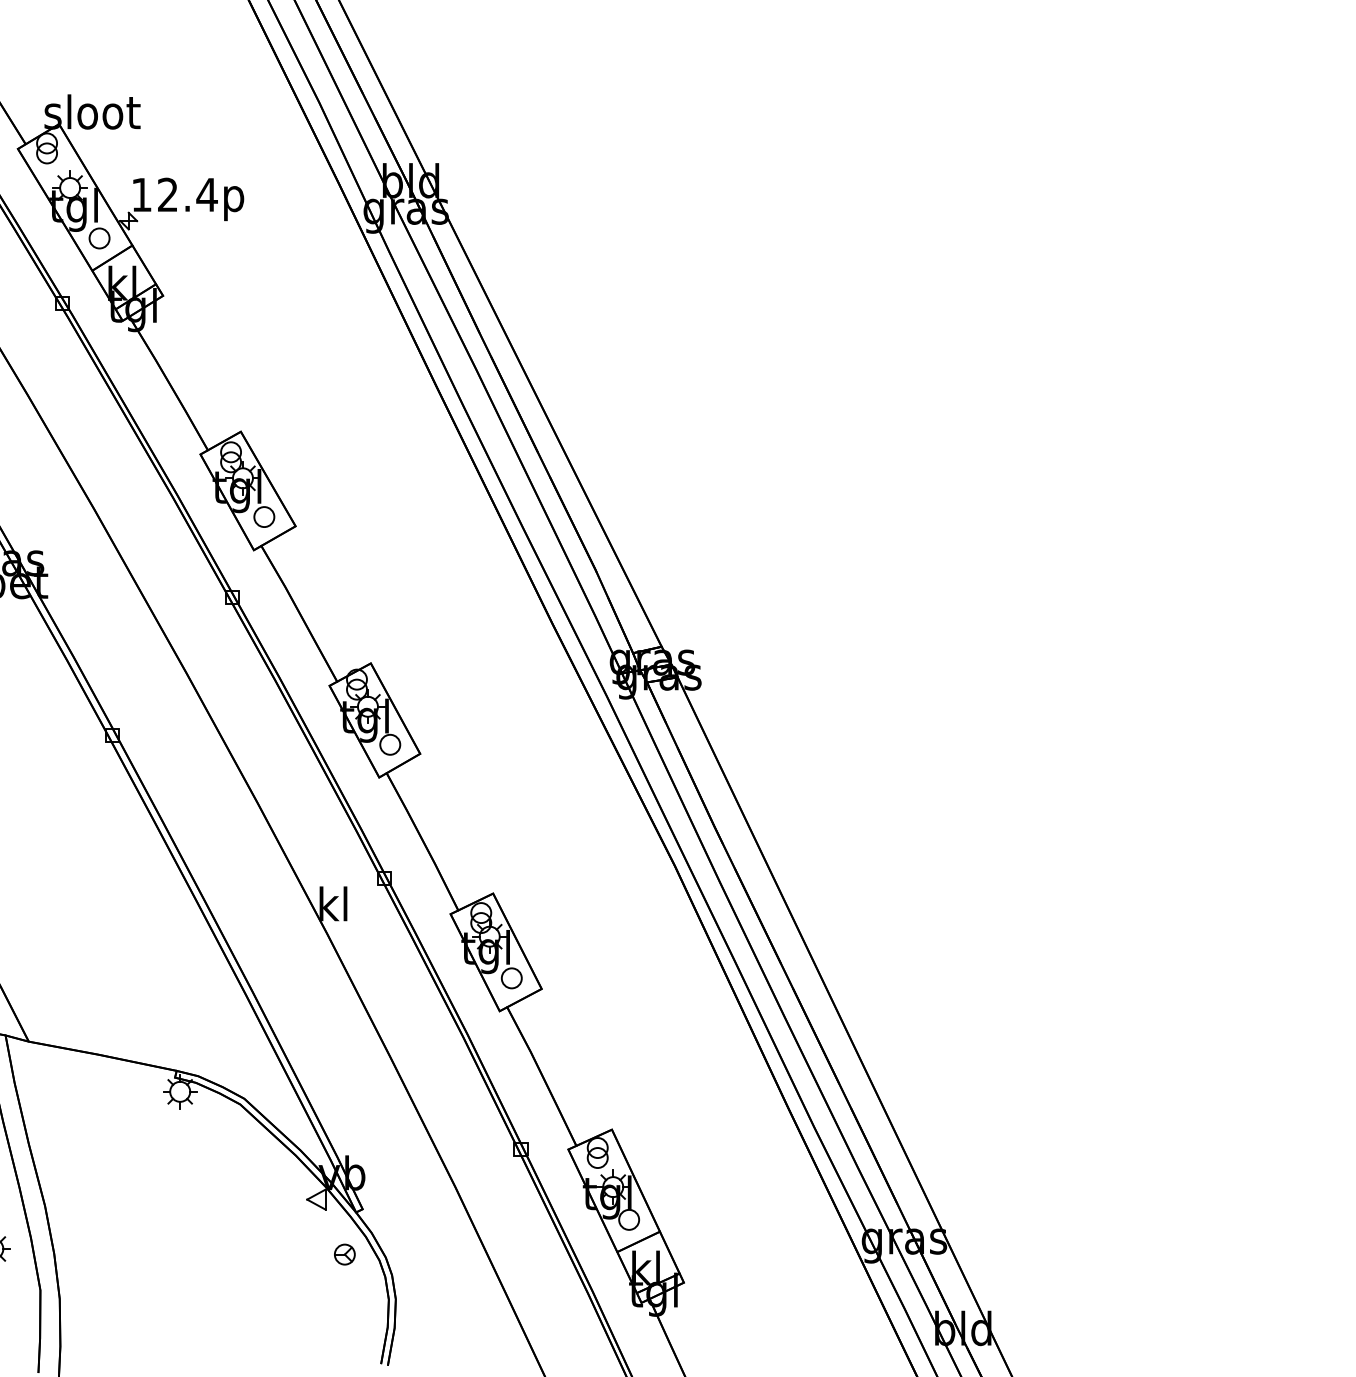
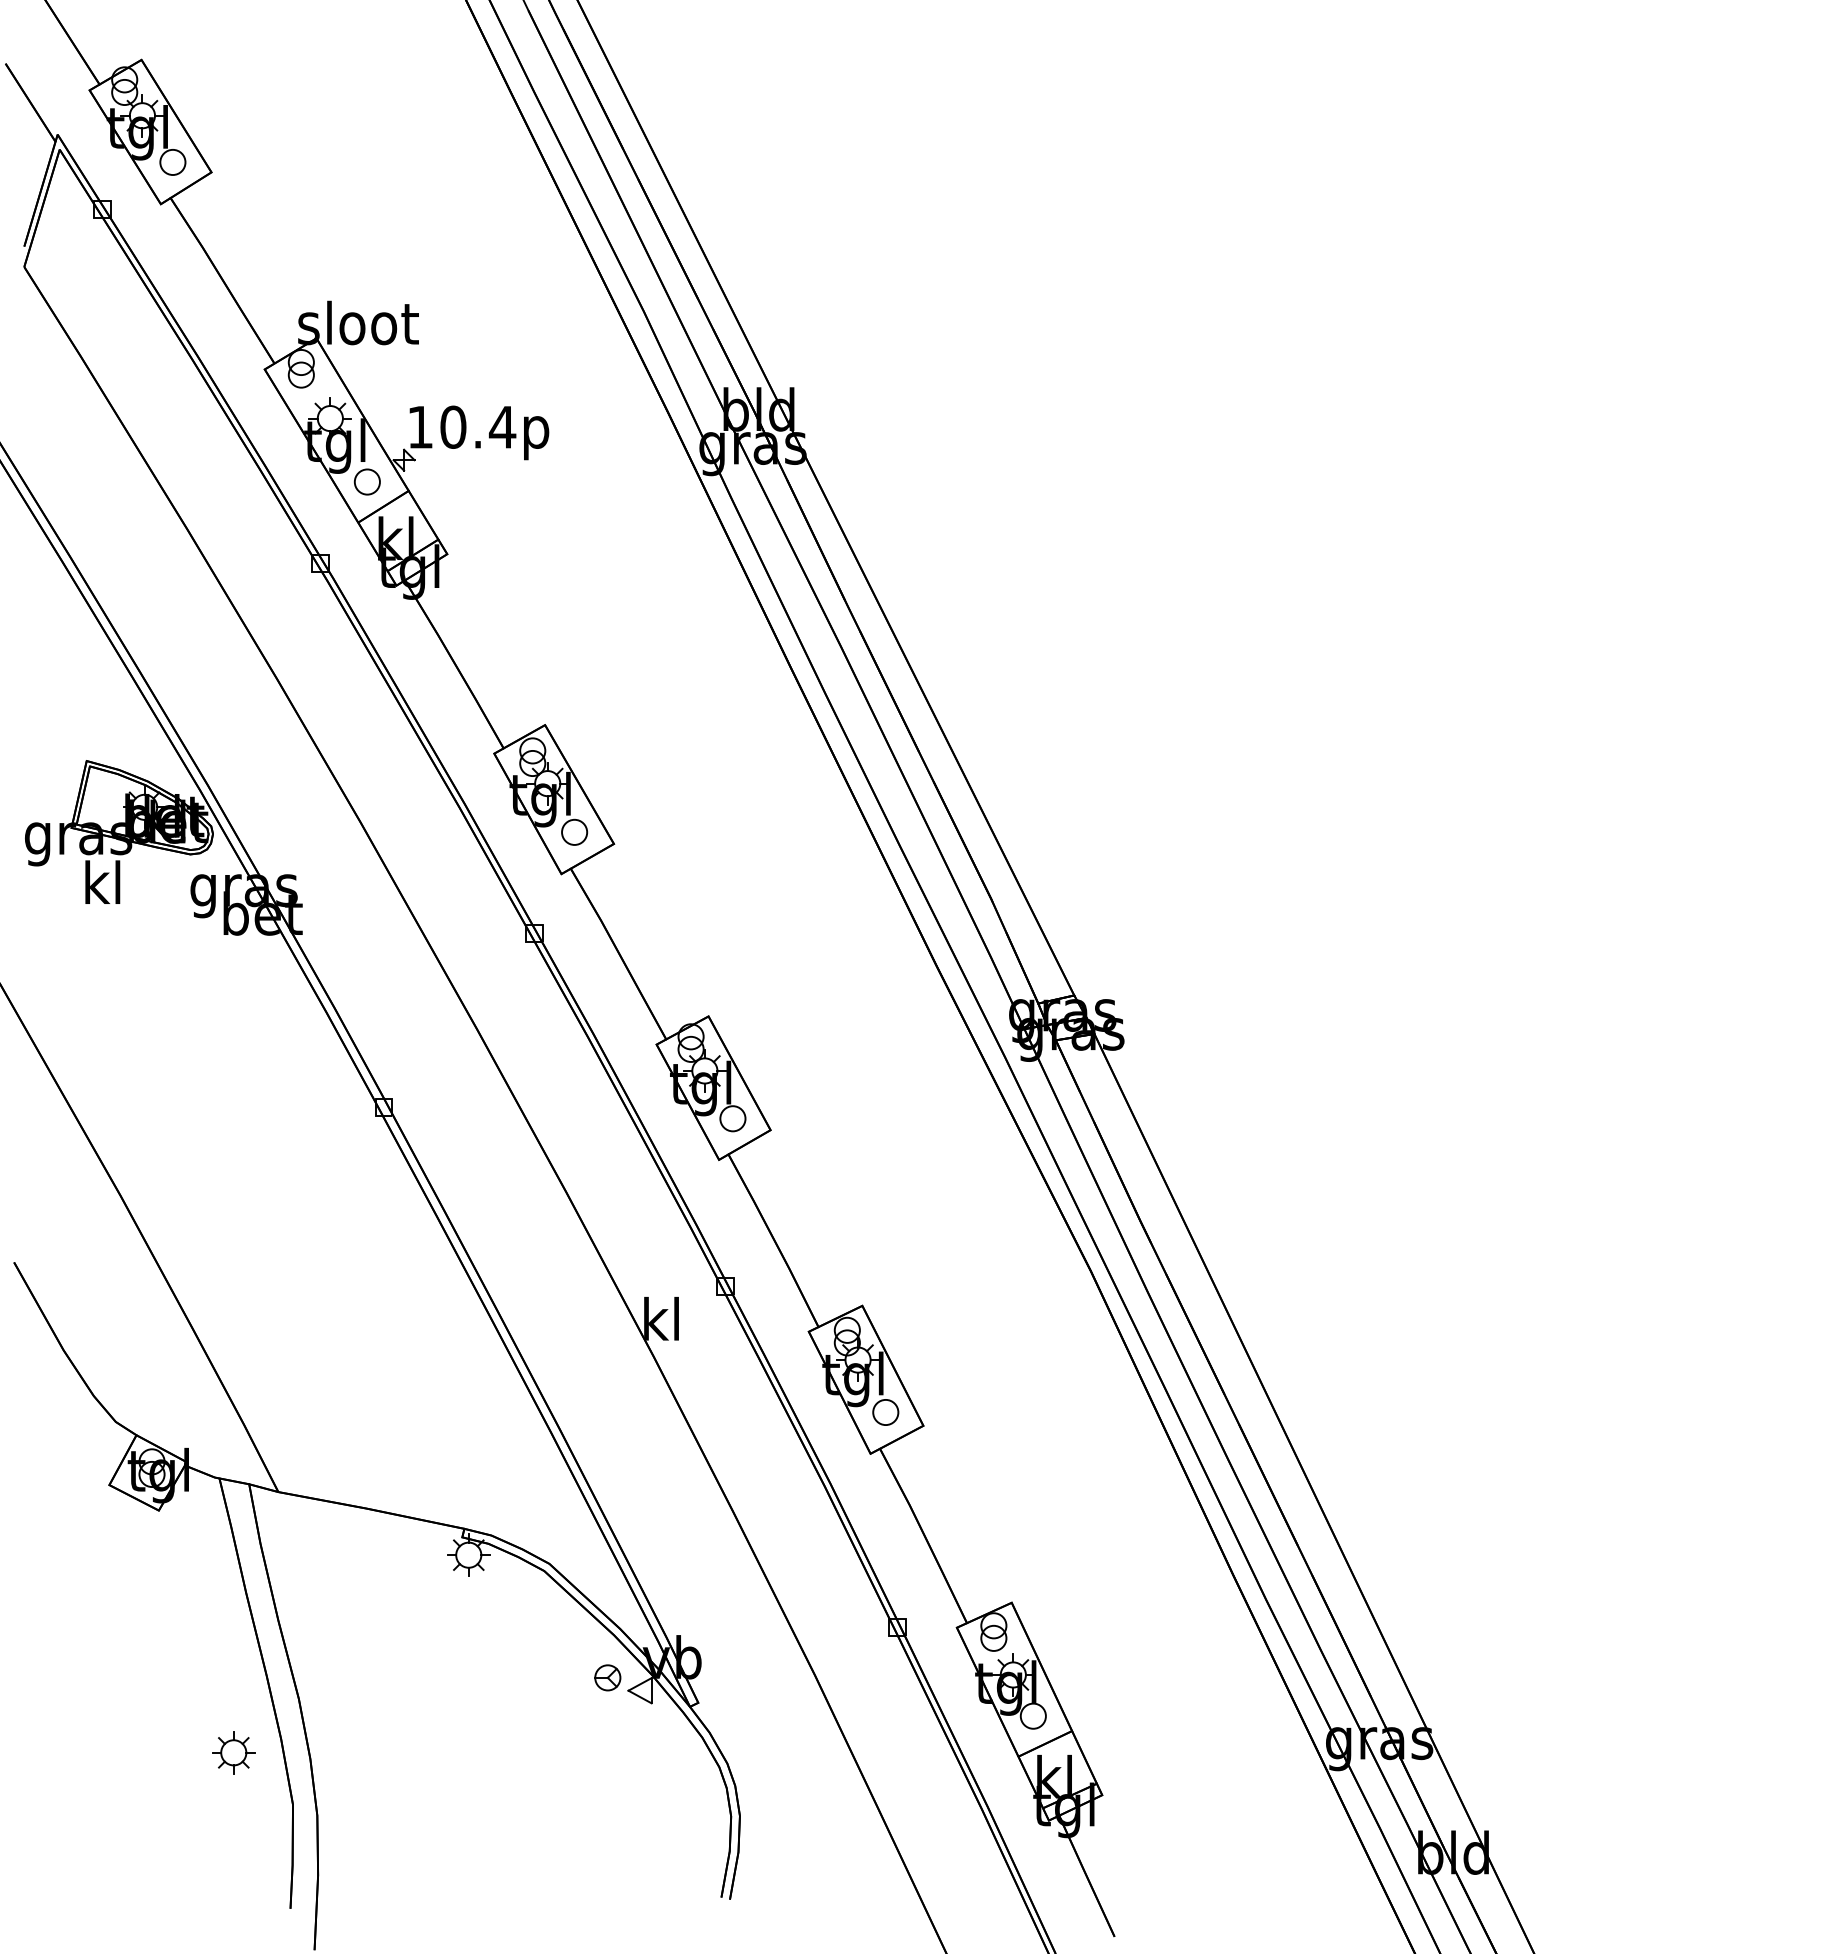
text: (168, 194) -> (453, 426), 12.4p -> 10.4p
part: (344, 1254) -> (607, 1677), moved

